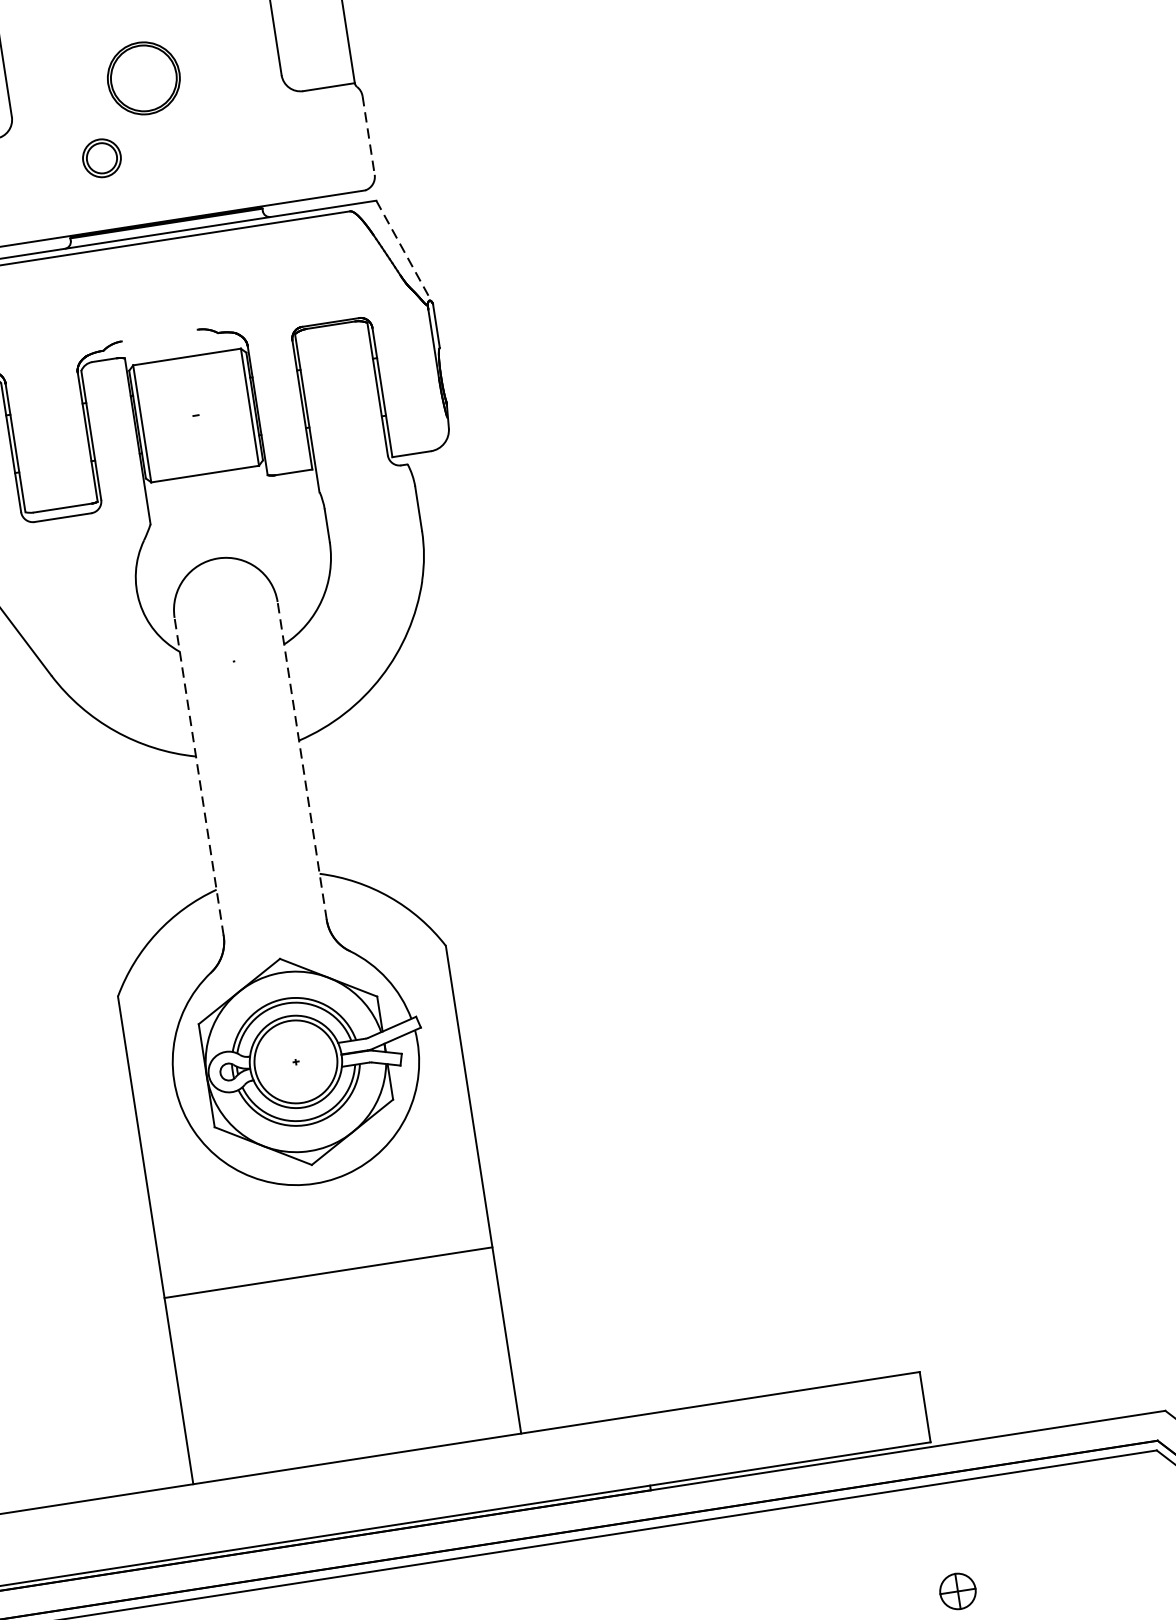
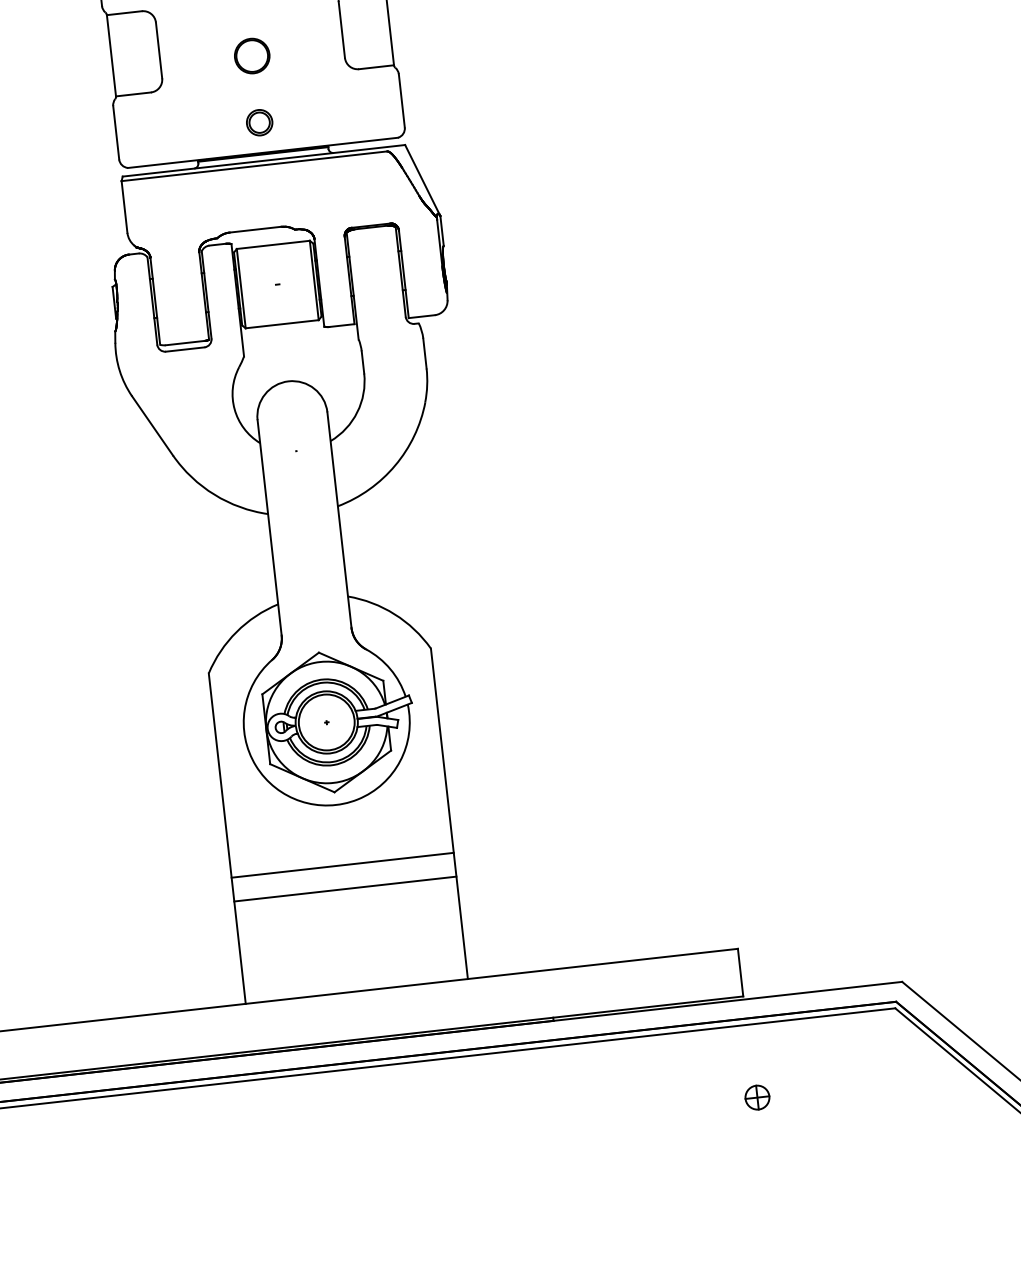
part: (144, 77) -> (252, 55), size x0.71
line: (368, 134) -> (401, 100), dashed -> solid
part: (101, 157) -> (259, 122), moved
line: (404, 252) -> (422, 180), dashed -> solid
line: (159, 335) -> (255, 229), added
line: (302, 760) -> (339, 519), dashed -> solid
line: (198, 776) -> (269, 527), dashed -> solid
line: (334, 1306) -> (345, 888), added

